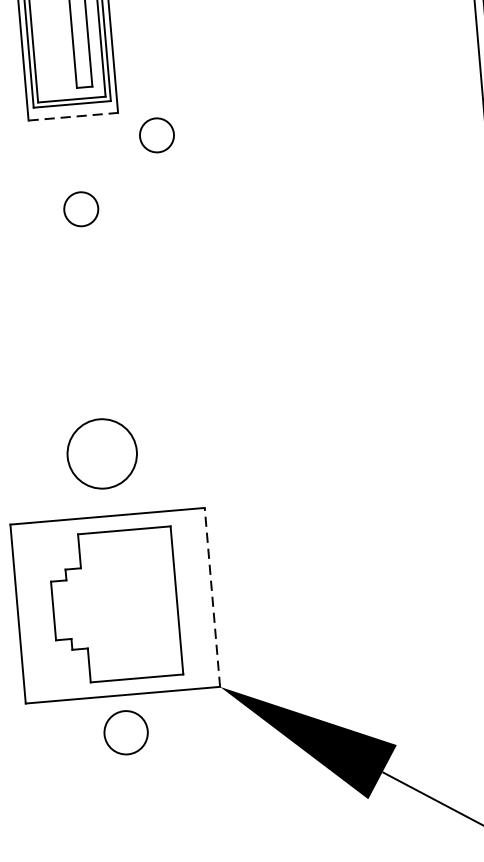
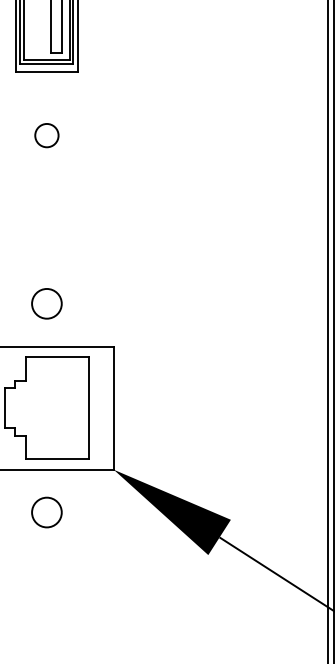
line: (72, 117) -> (46, 72), dashed -> solid
circle: (156, 135) -> (102, 89), removed
circle: (101, 453) -> (46, 303), size x0.62
line: (212, 597) -> (113, 408), dashed -> solid
circle: (125, 732) -> (46, 512), moved

